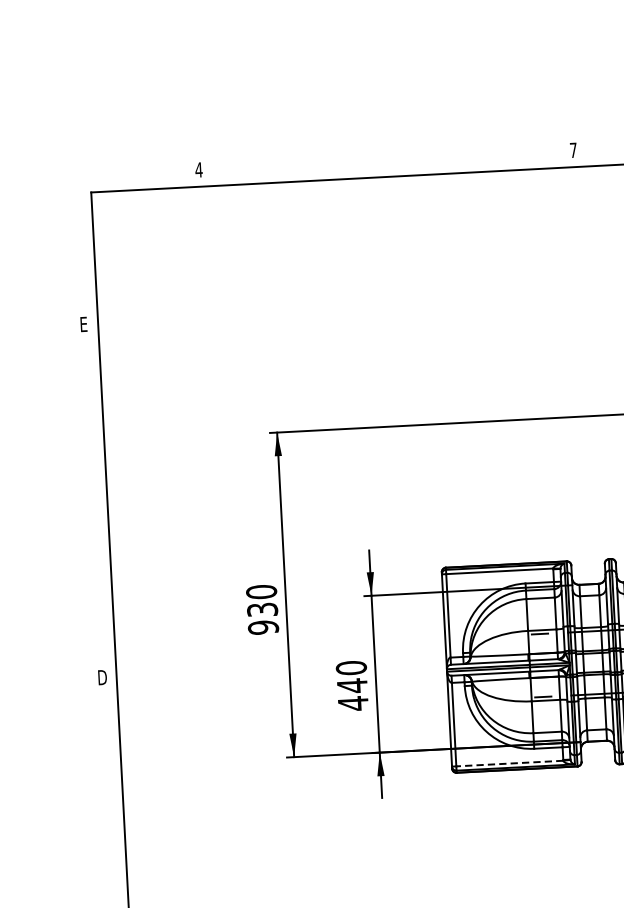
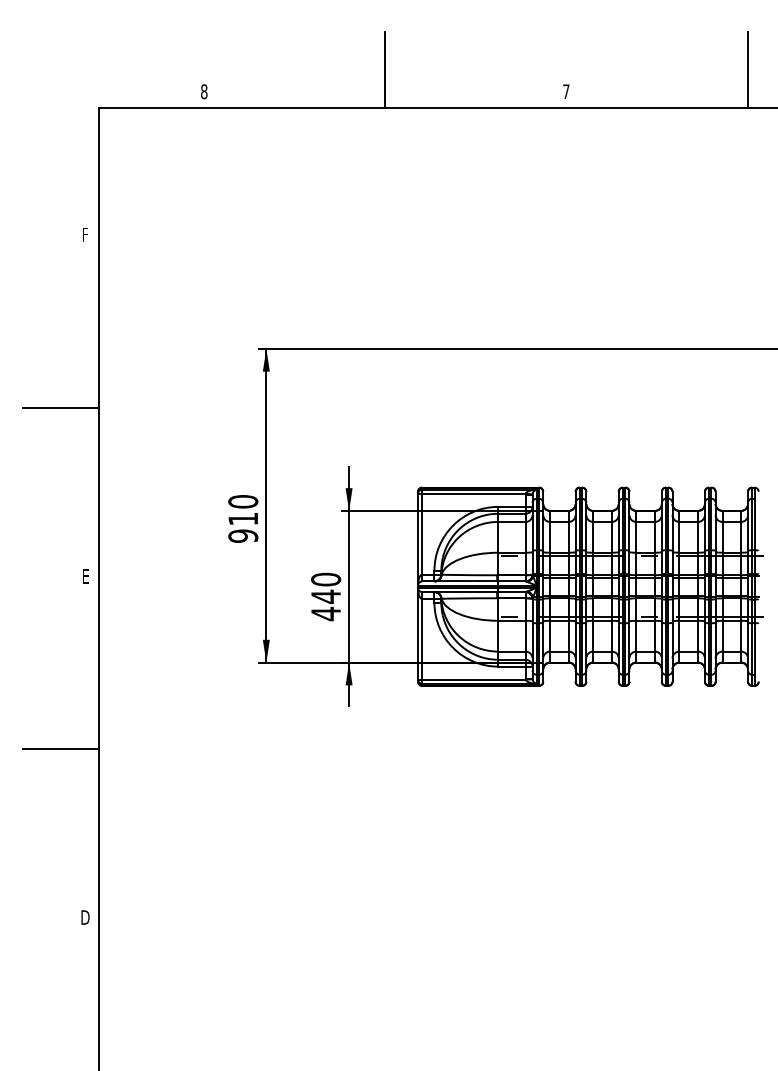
line: (385, 137) -> (385, 69), added
text: (198, 169) -> (203, 91), 4 -> 8
text: (83, 324) -> (85, 234), E -> F
line: (68, 504) -> (61, 407), added
text: (262, 609) -> (243, 518), 930 -> 910
text: (102, 677) -> (85, 576), D -> E
line: (509, 763) -> (473, 679), dashed -> solid
line: (86, 858) -> (61, 749), added

